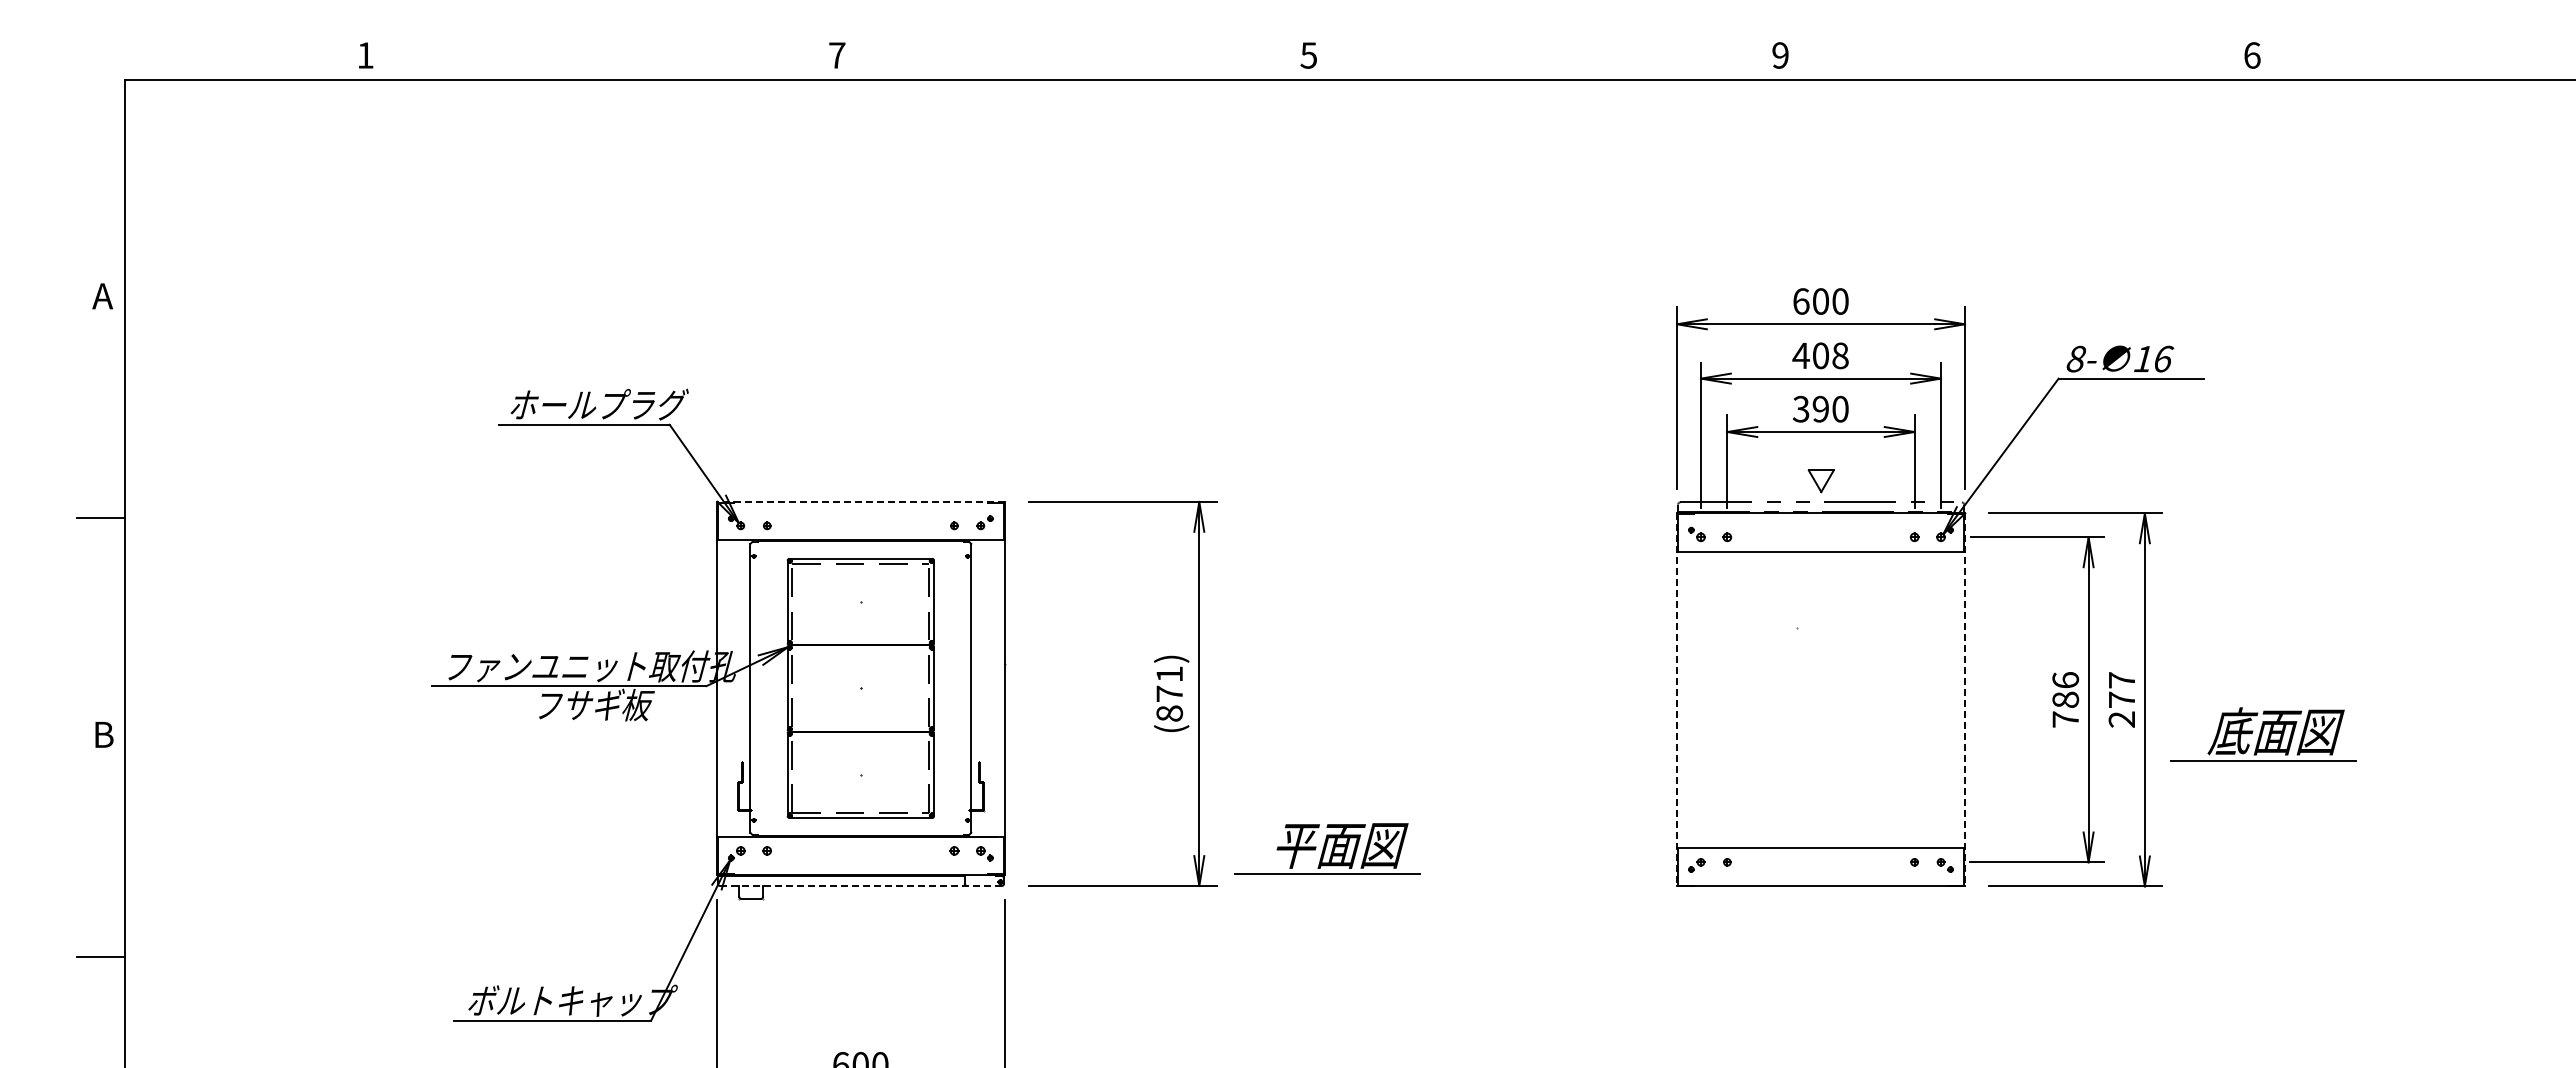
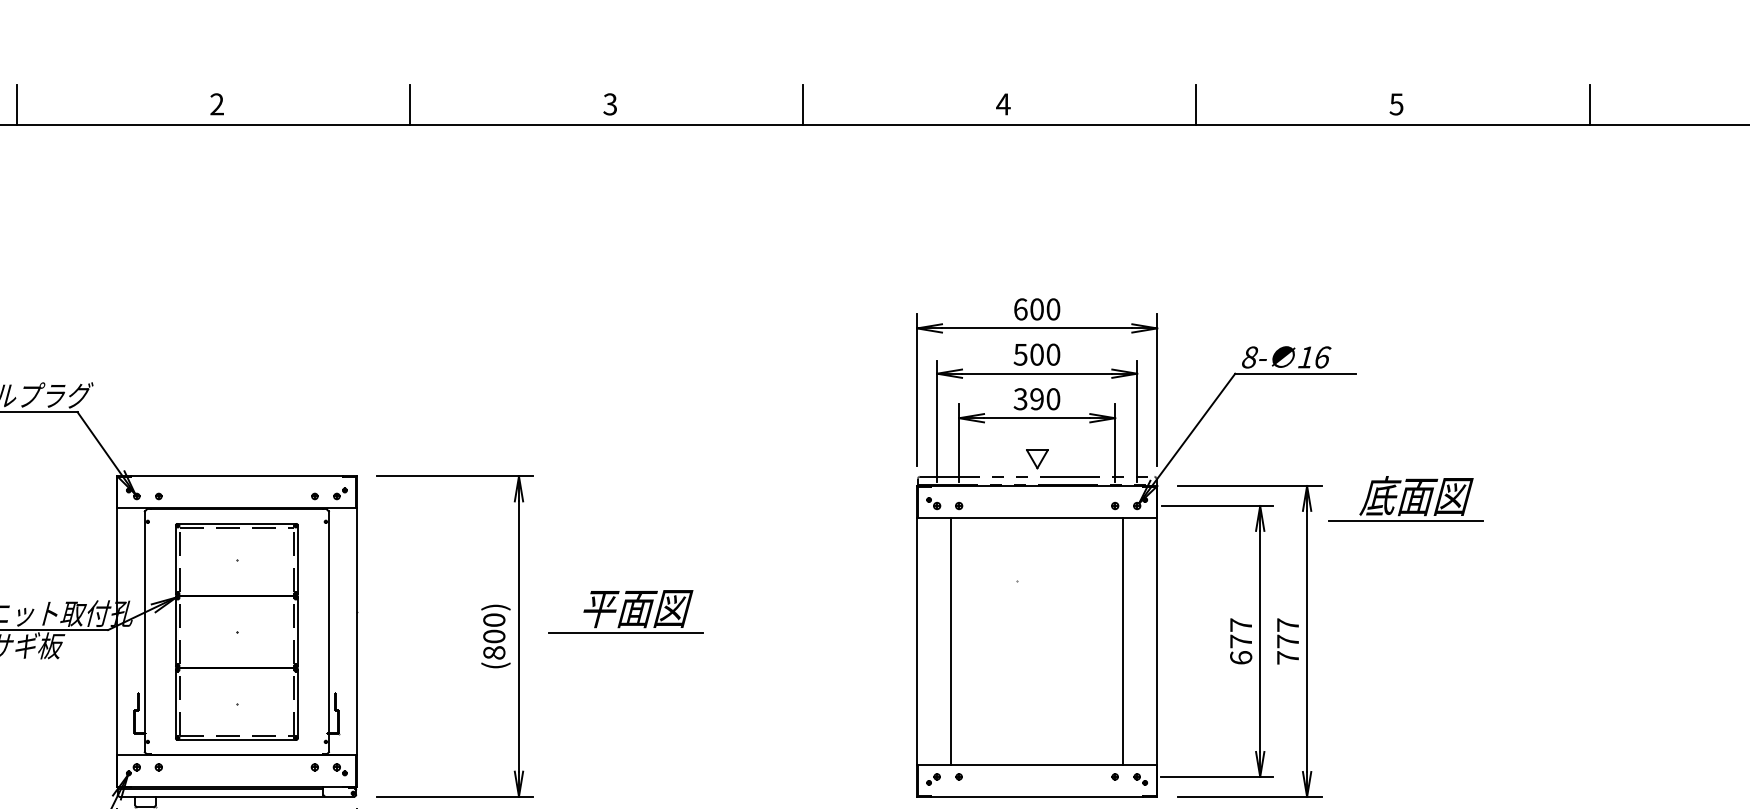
line: (597, 55) -> (17, 104), added
text: (837, 55) -> (217, 104), 7 -> 2
line: (1068, 55) -> (409, 104), added
text: (1308, 55) -> (609, 104), 5 -> 3
line: (1540, 55) -> (803, 104), added
text: (1780, 55) -> (1003, 104), 9 -> 4
line: (2011, 55) -> (1195, 104), added
text: (2251, 55) -> (1395, 104), 6 -> 5
line: (2483, 55) -> (1589, 104), added
text: (1820, 355) -> (1036, 354), 408 -> 500
line: (860, 501) -> (236, 476), dashed -> solid
text: (1169, 683) -> (494, 627), (871) -> (800)
line: (1676, 699) -> (916, 641), dashed -> solid
line: (1717, 699) -> (950, 641), added
line: (1924, 699) -> (1123, 641), added
line: (1965, 699) -> (1157, 641), dashed -> solid
text: (2065, 699) -> (1240, 641), 786 -> 677
text: (2121, 719) -> (1287, 657), 277 -> 777
part: (2263, 734) -> (1405, 498), moved
part: (1327, 848) -> (625, 611), moved
line: (860, 885) -> (236, 796), dashed -> solid

